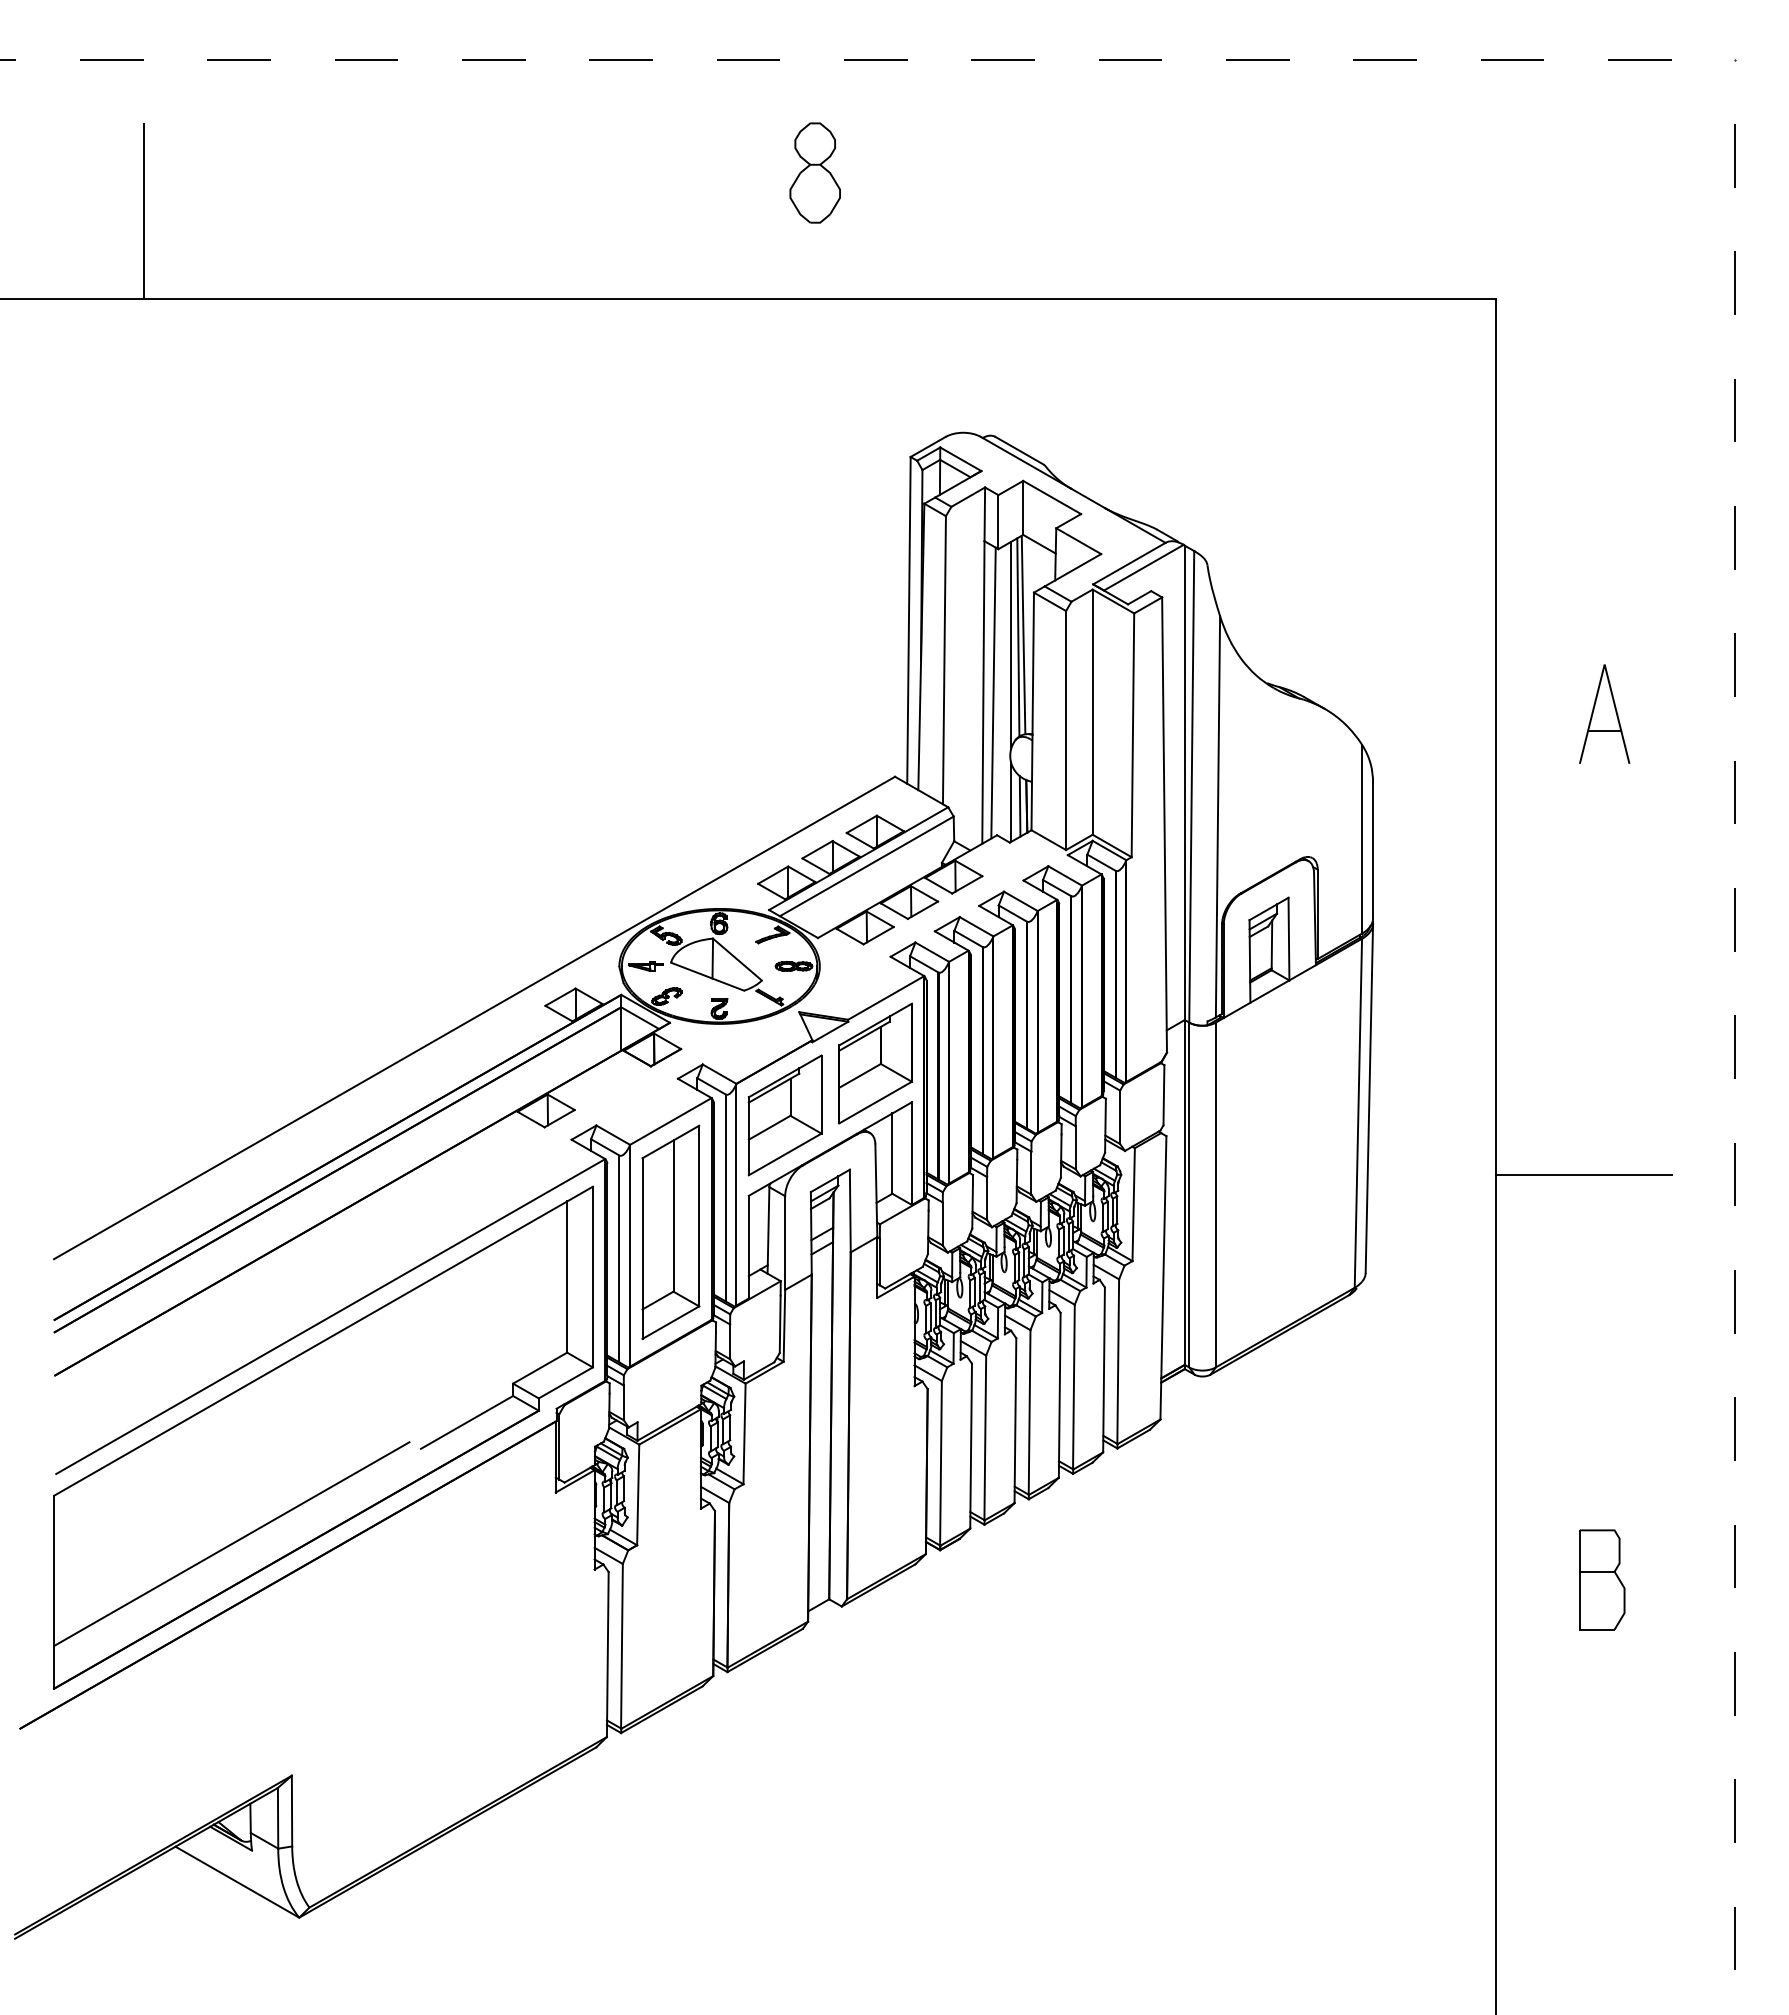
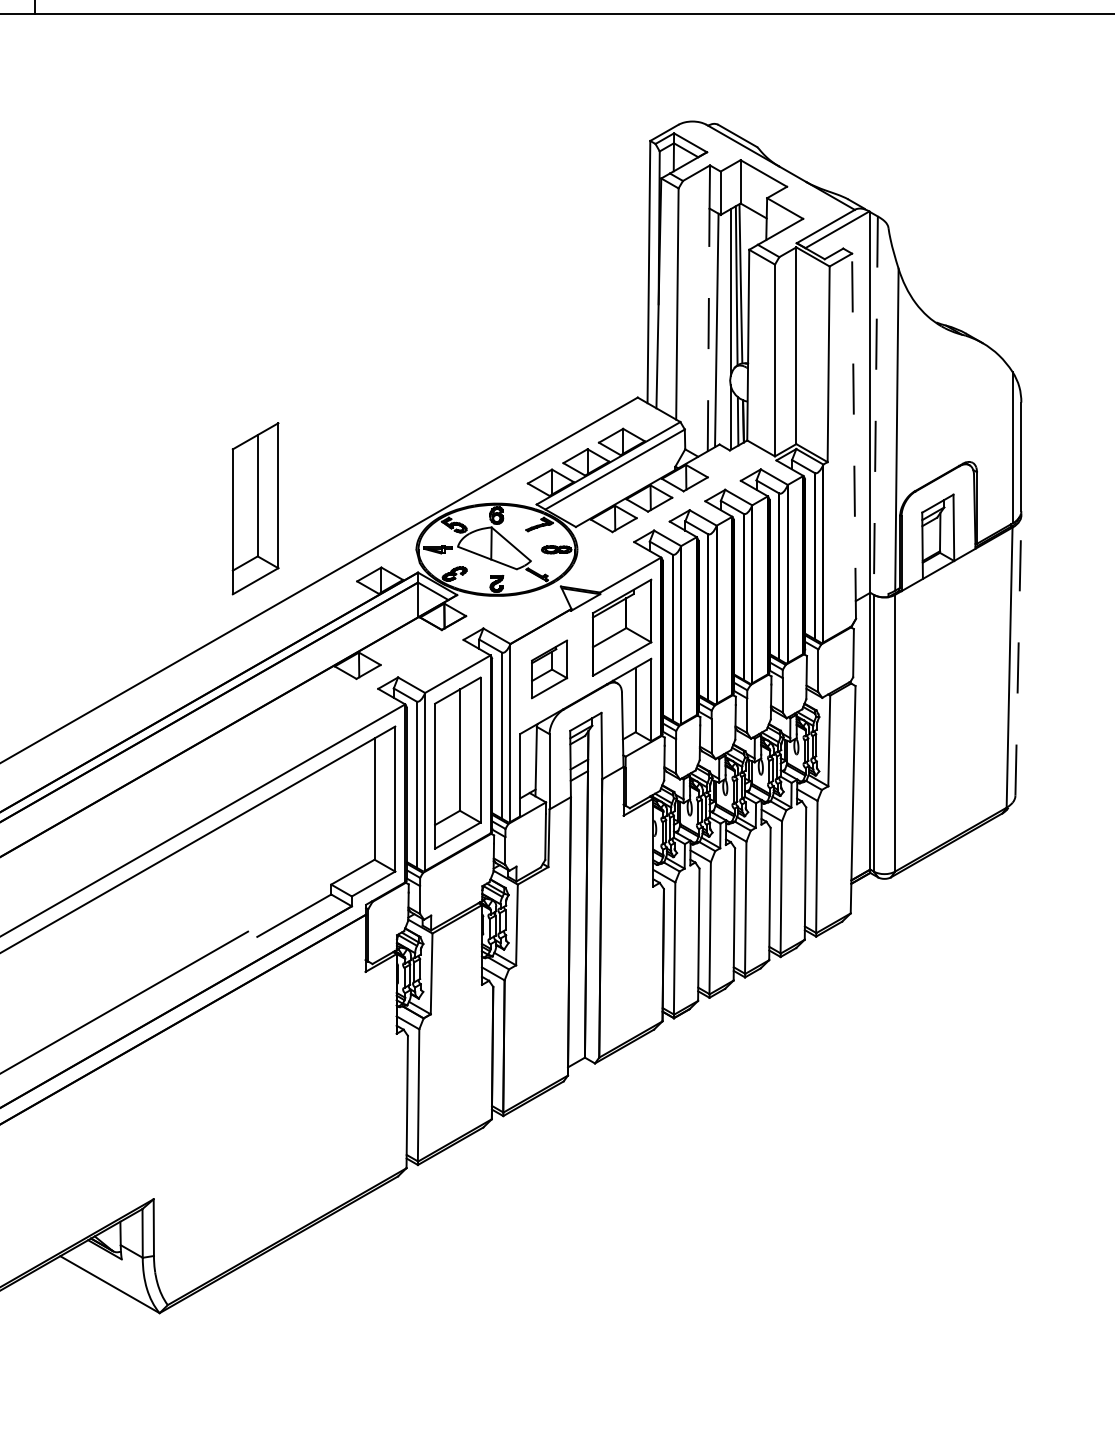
line: (983, 691) -> (708, 329), solid -> dashed
line: (1191, 786) -> (875, 405), solid -> dashed
line: (1164, 825) -> (853, 436), solid -> dashed
part: (418, 914) -> (255, 508), added
line: (1369, 1098) -> (1018, 655), solid -> dashed
part: (784, 1115) -> (549, 669), size x0.6

